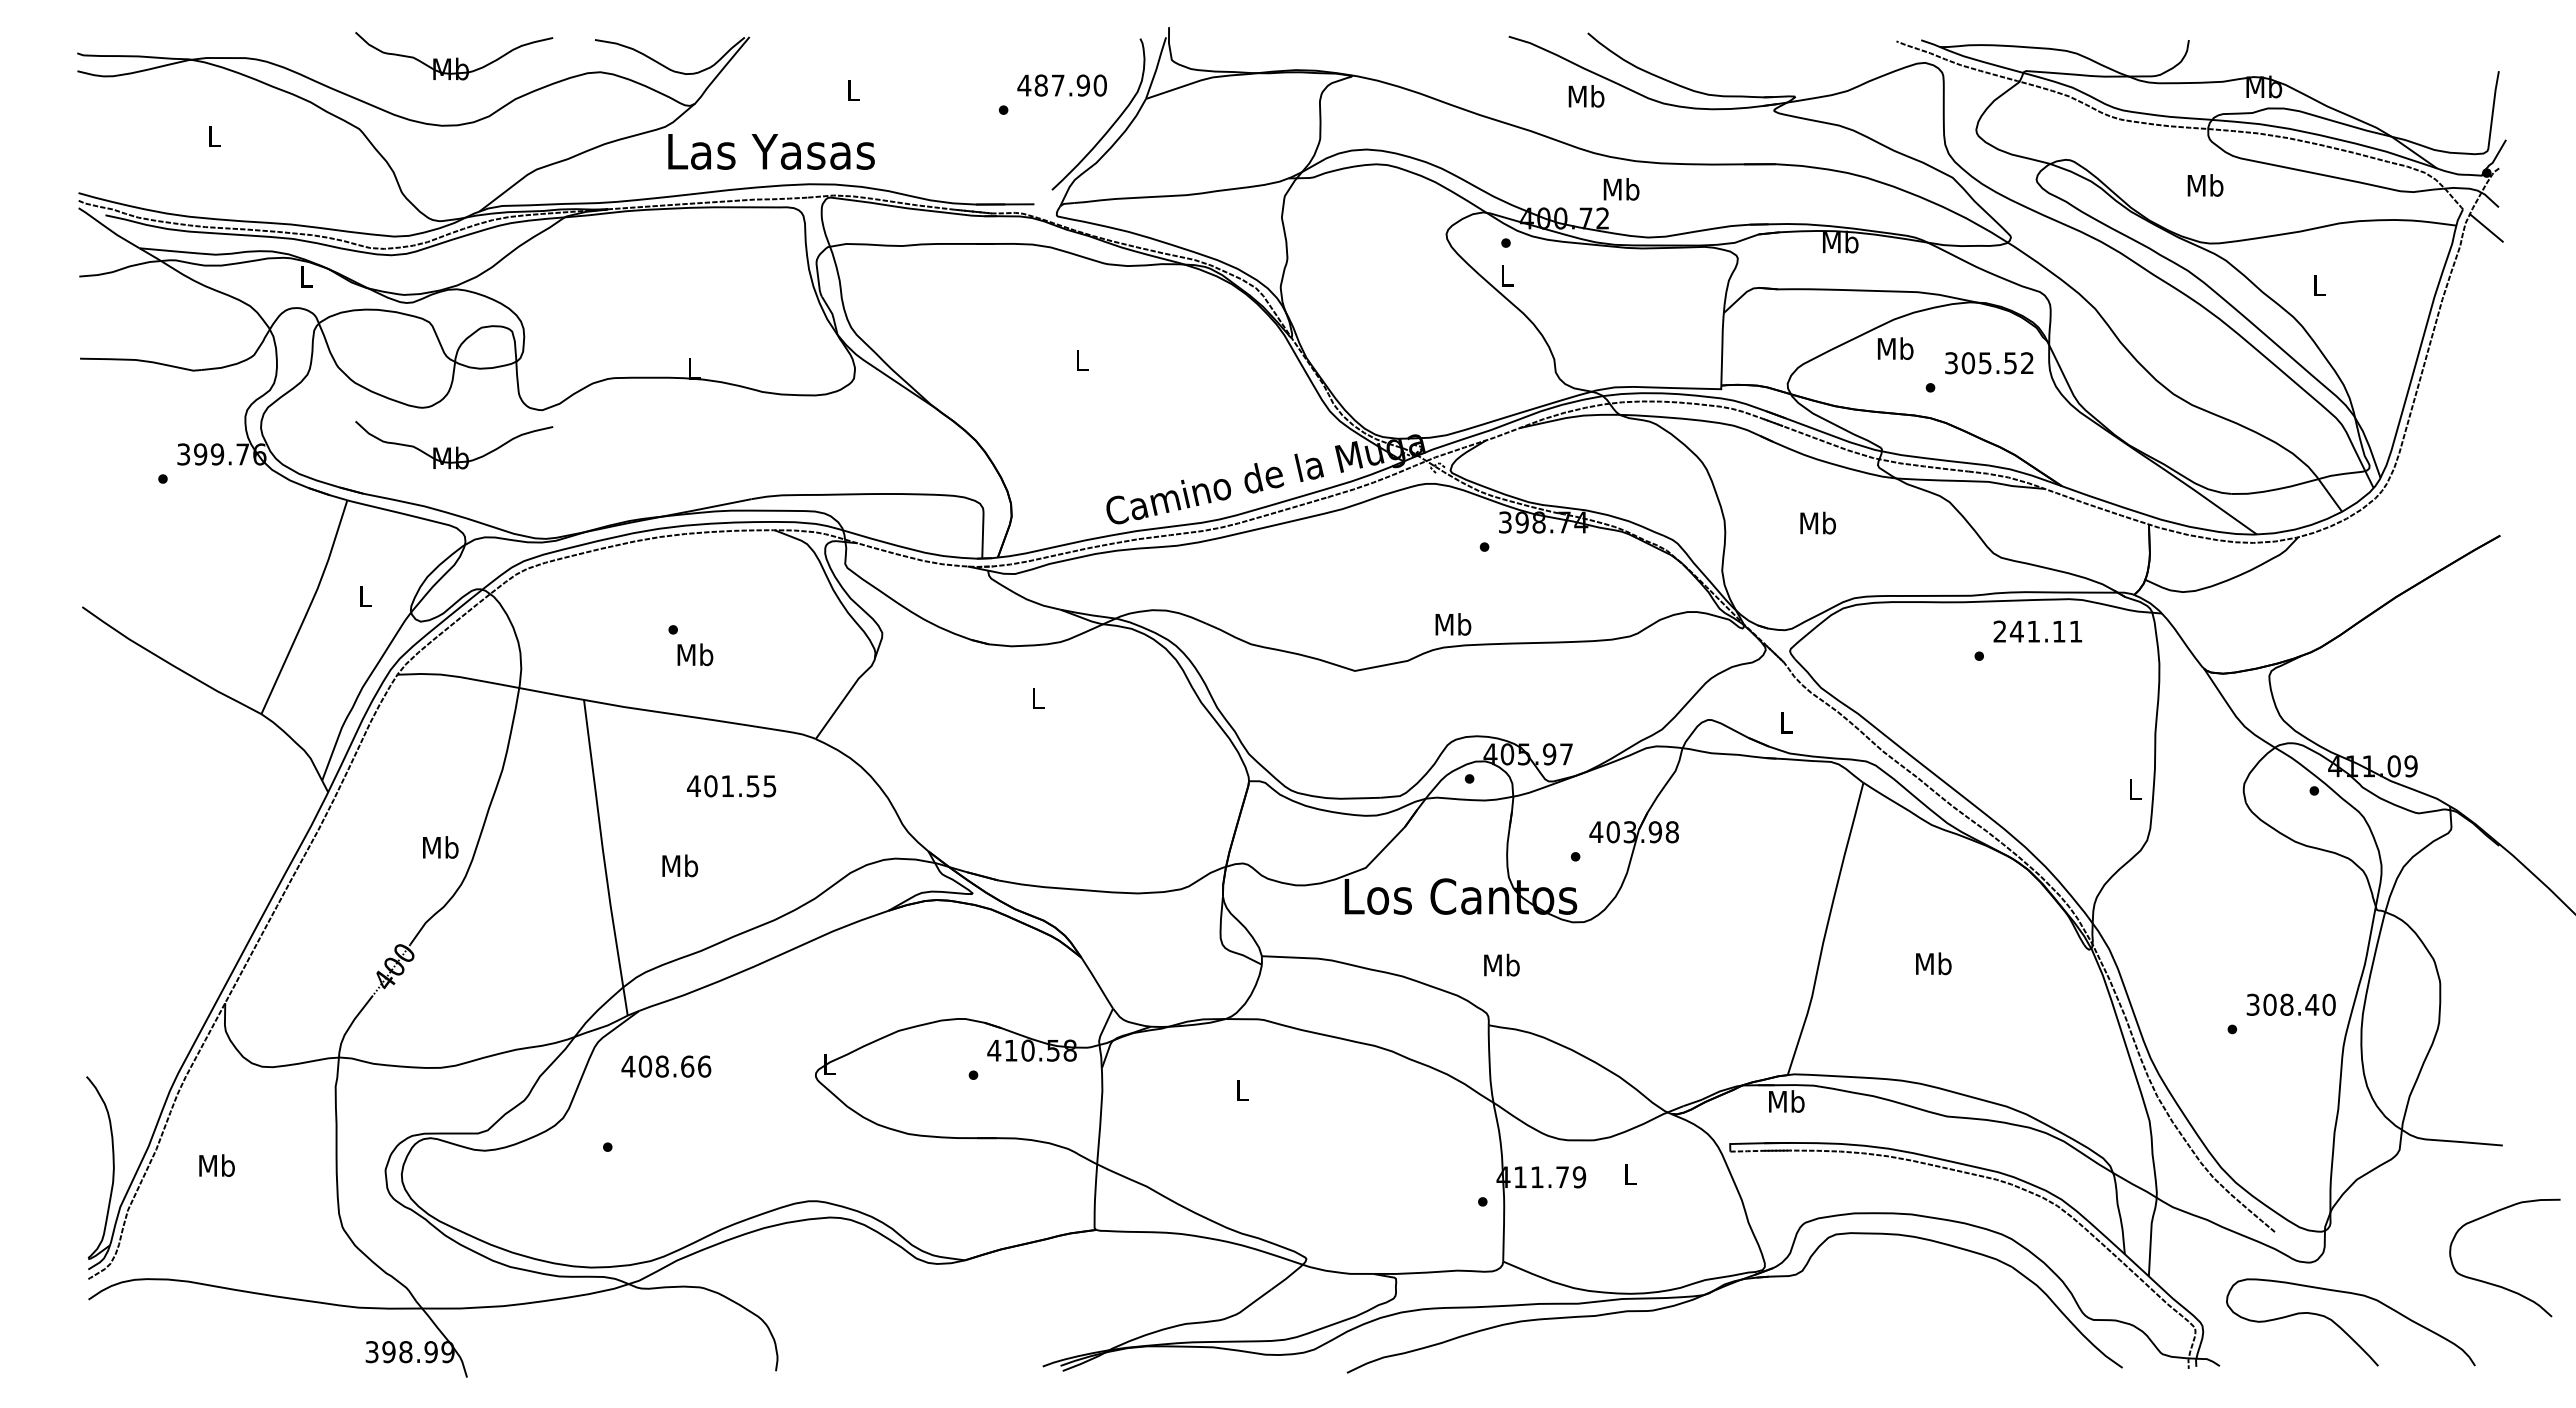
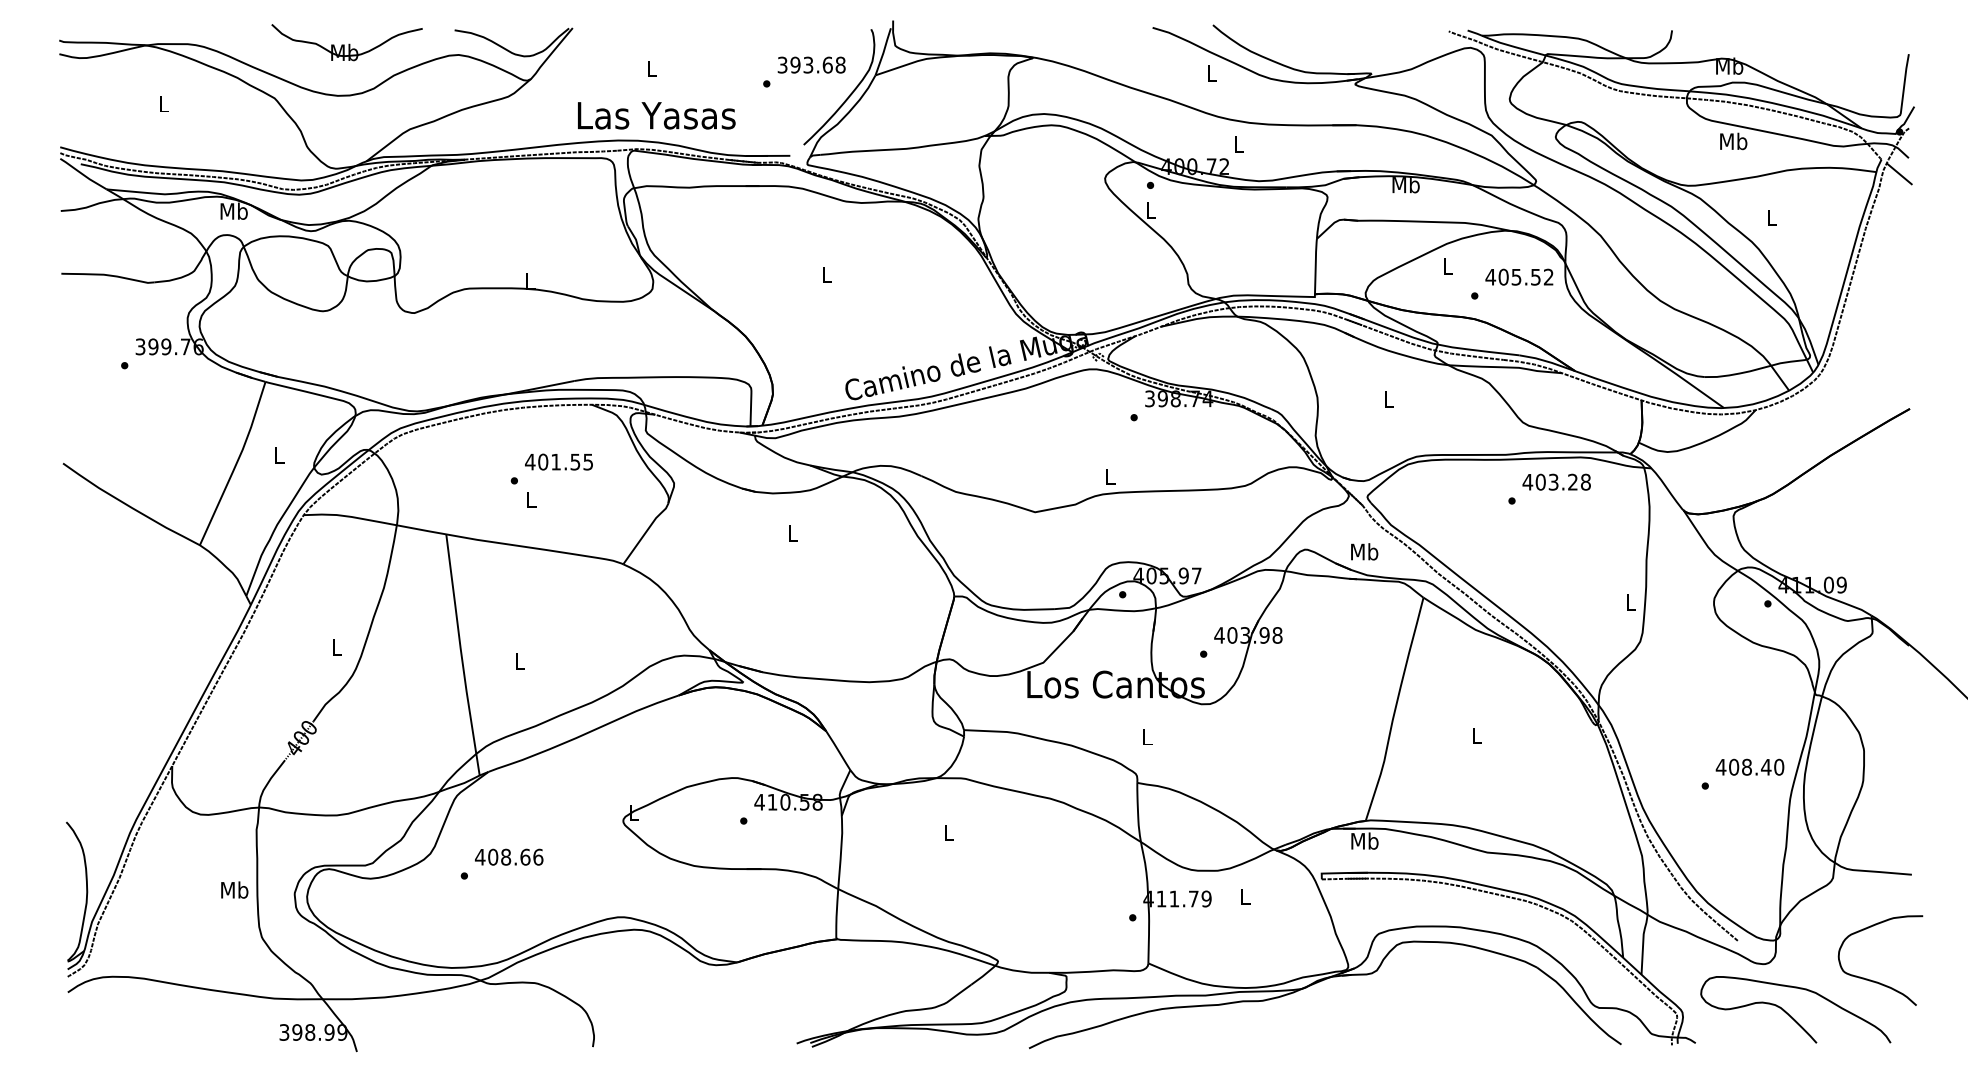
text: (1061, 85) -> (810, 65), 487.90 -> 393.68
text: (1586, 96) -> (1211, 73), Mb -> L
text: (771, 151) -> (656, 115), moved
text: (2205, 185) -> (1733, 141), moved
text: (1621, 189) -> (1238, 144), Mb -> L
text: (306, 276) -> (234, 210), L -> Mb
text: (1895, 348) -> (1448, 265), Mb -> L
text: (1951, 363) -> (1490, 277), 305.52 -> 405.52
part: (454, 445) -> (347, 340), removed
text: (1817, 522) -> (1388, 398), Mb -> L
text: (1453, 624) -> (1110, 476), Mb -> L
text: (2037, 631) -> (1556, 482), 241.11 -> 403.28
text: (695, 654) -> (531, 499), Mb -> L
text: (1786, 722) -> (1364, 551), L -> Mb
text: (731, 786) -> (558, 462), moved
text: (440, 847) -> (336, 647), Mb -> L
text: (680, 865) -> (519, 660), Mb -> L
text: (1933, 963) -> (1477, 735), Mb -> L
text: (1501, 964) -> (1147, 736), Mb -> L
text: (2253, 1004) -> (1721, 767), 308.40 -> 408.40
text: (666, 1066) -> (509, 857), moved
text: (216, 1165) -> (234, 889), moved
curve: (2496, 1284) -> (1874, 980), moved

